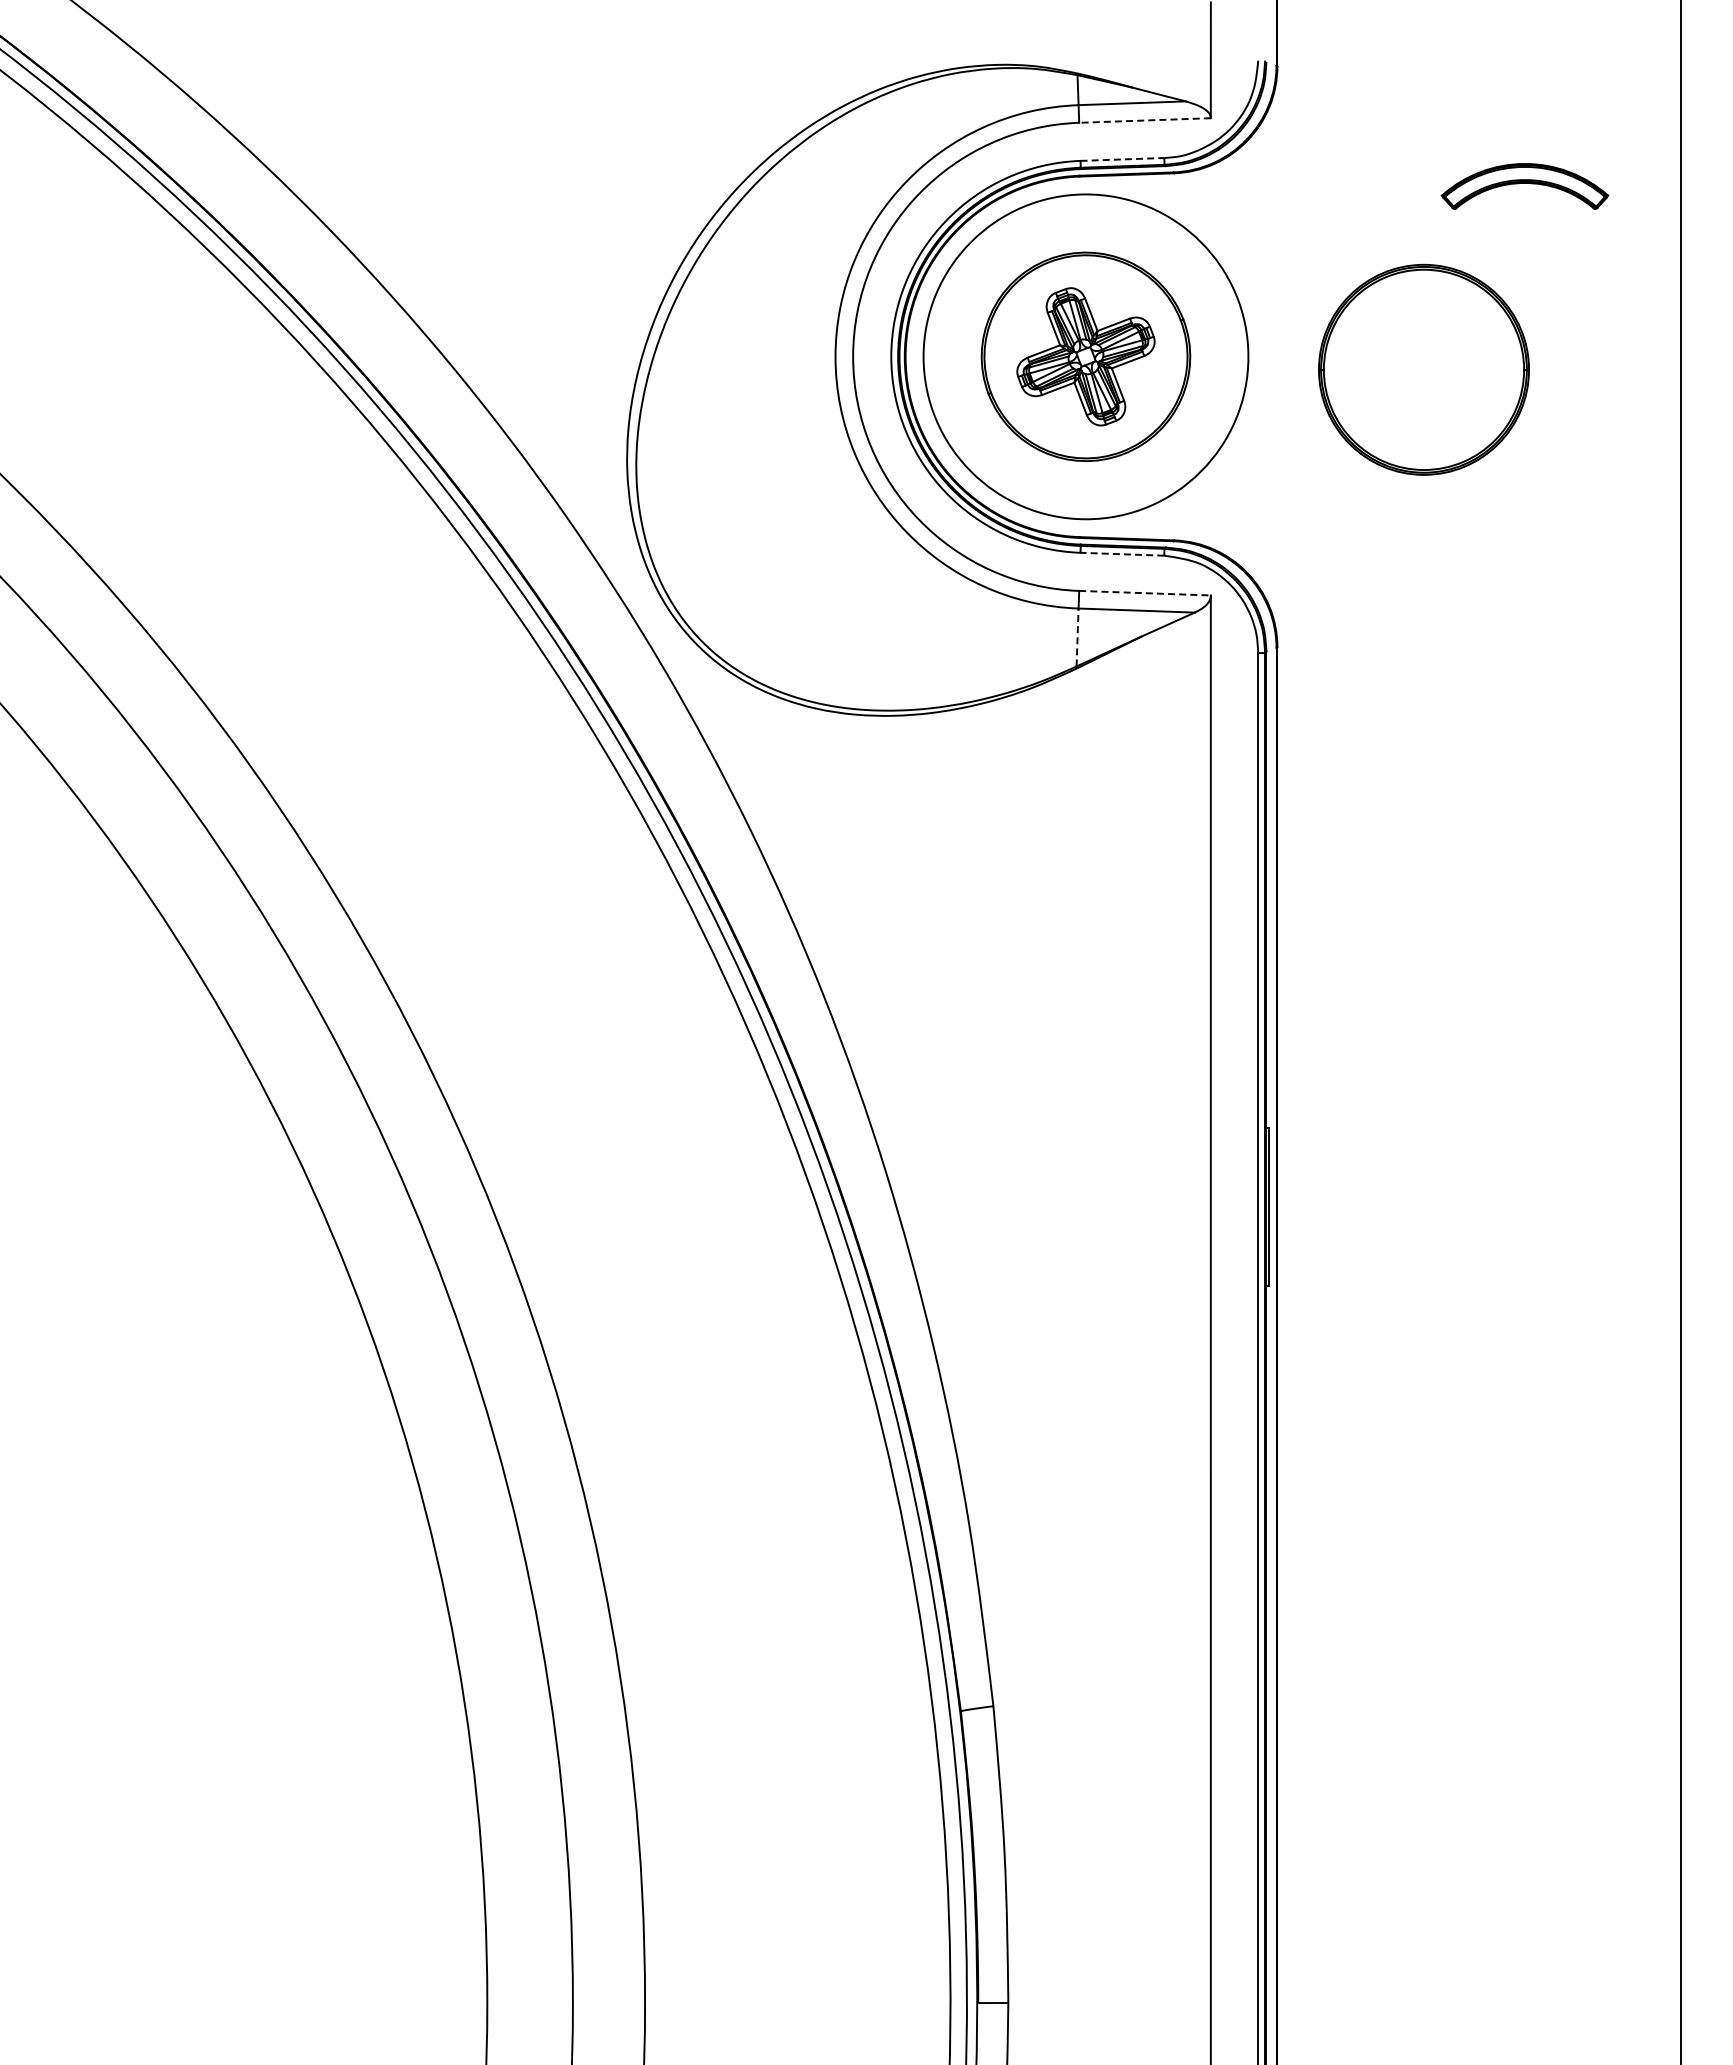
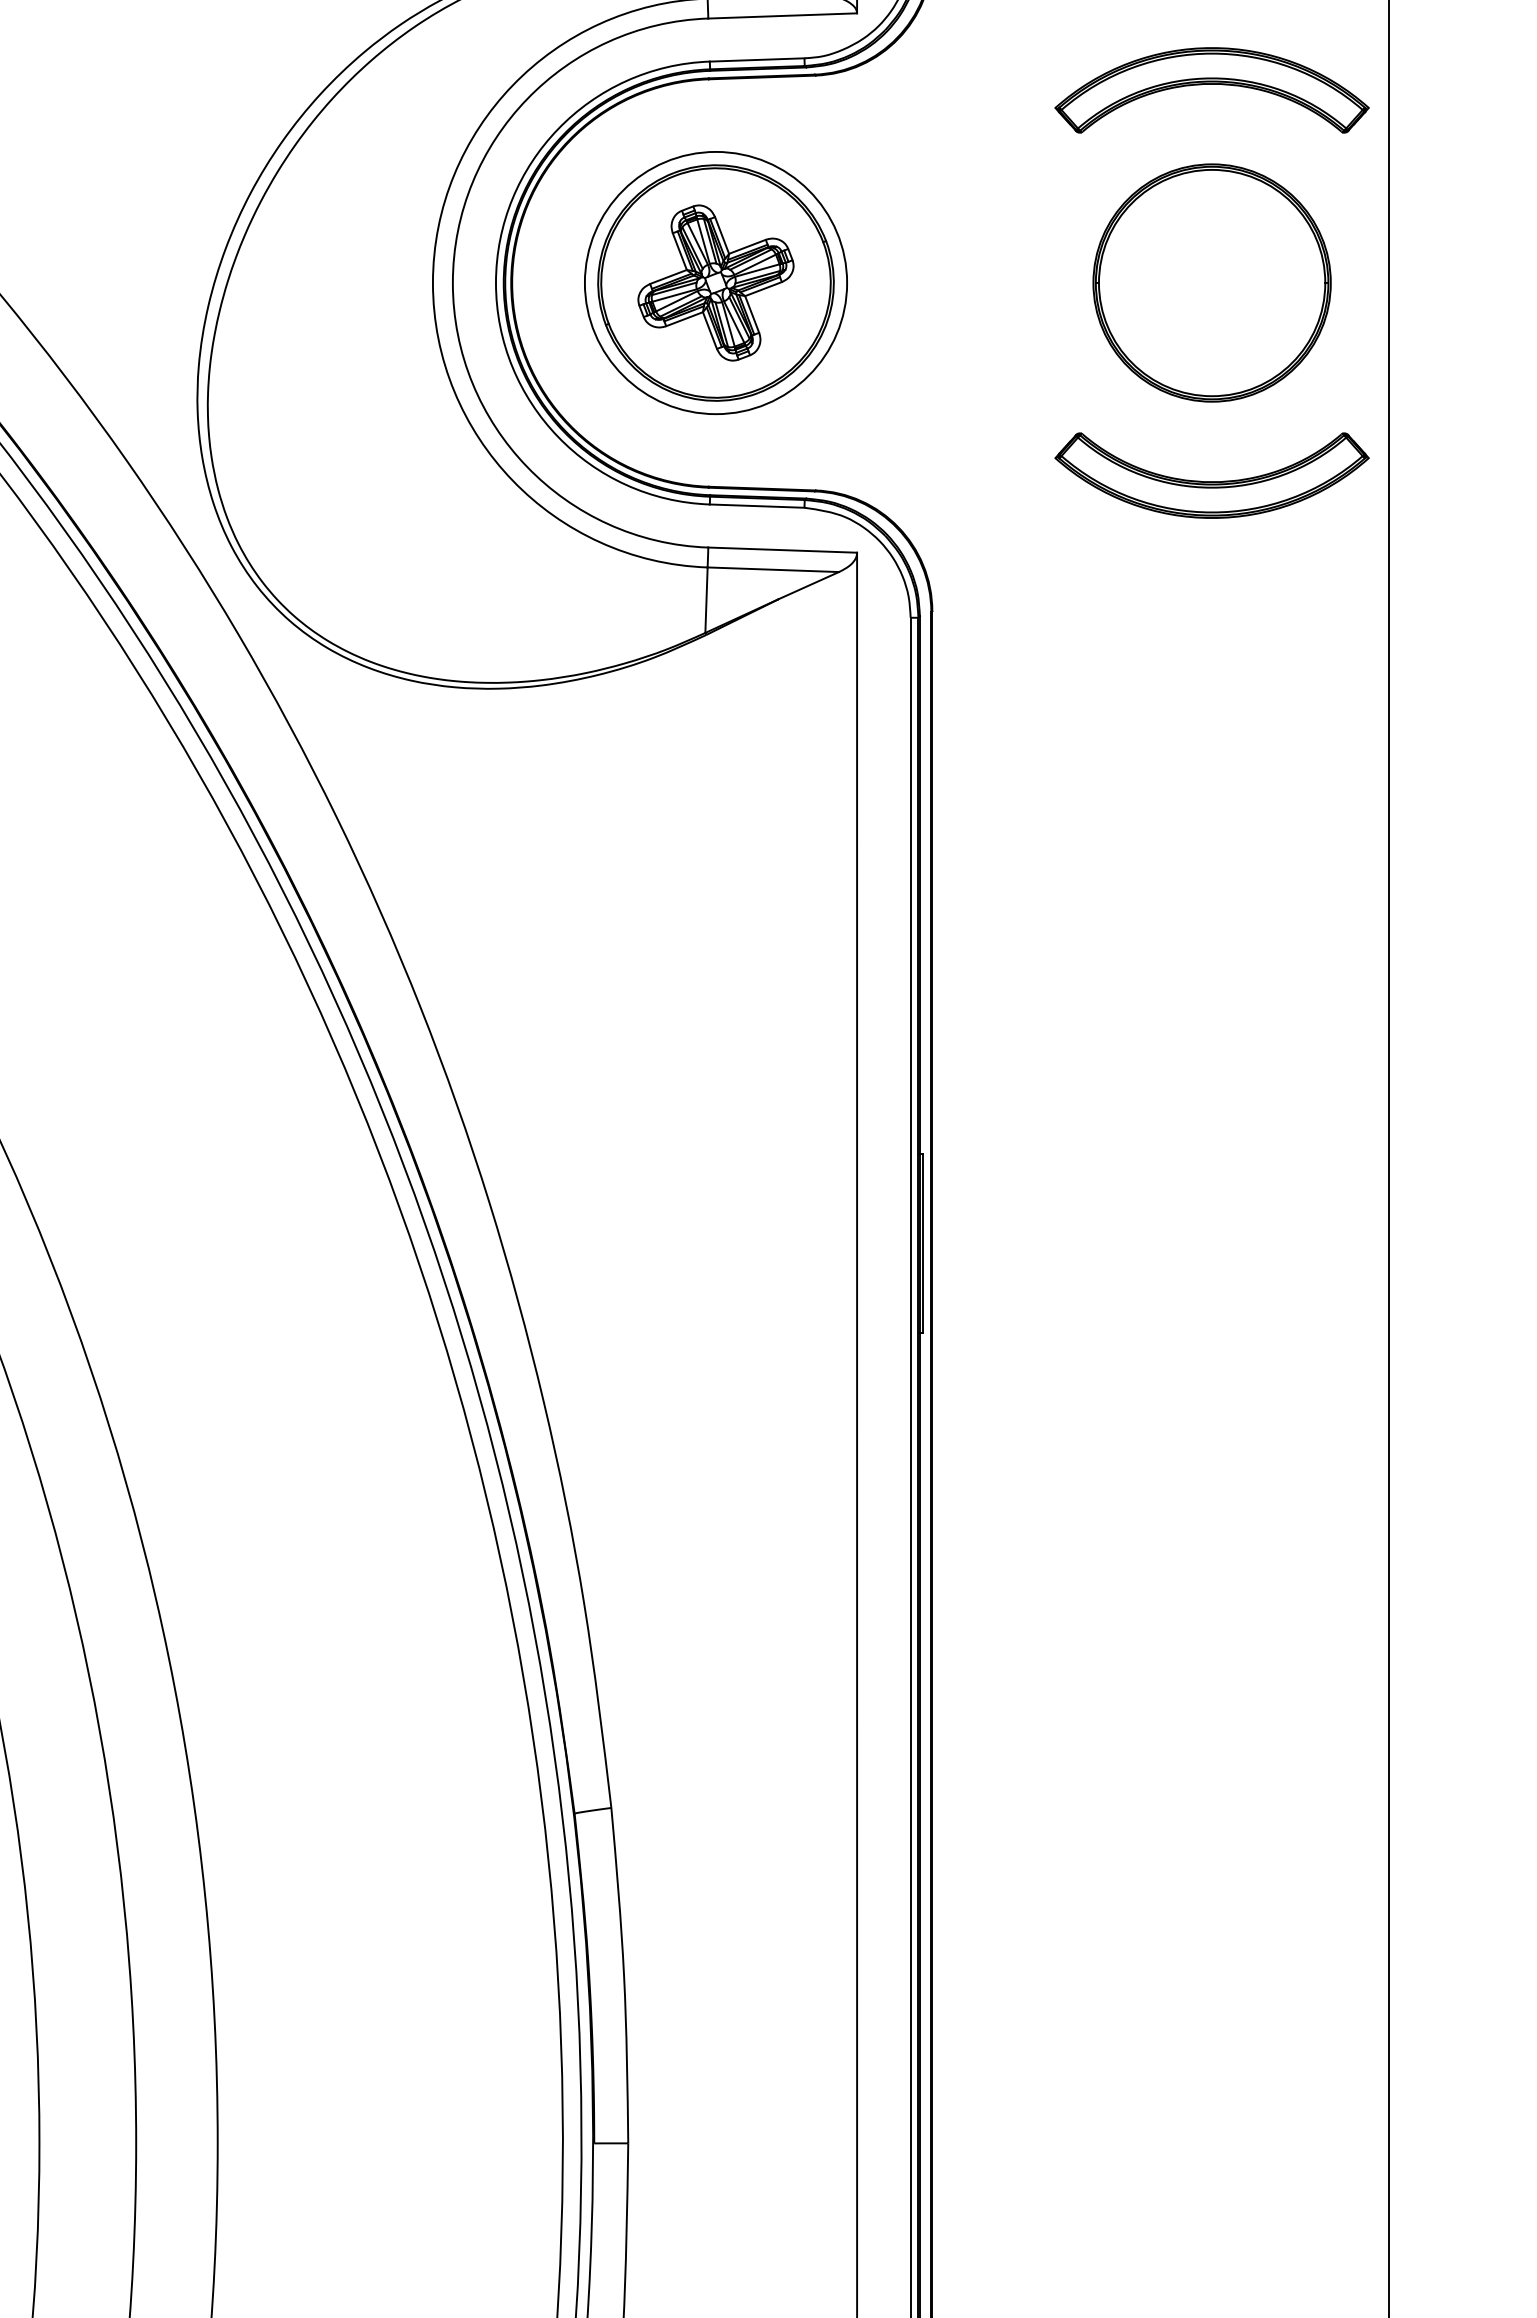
line: (1145, 120) -> (783, 15), dashed -> solid
line: (1122, 159) -> (757, 60), dashed -> solid
part: (1524, 186) -> (1211, 90), size x1.67
circle: (1085, 356) -> (715, 282), size x0.71
part: (1423, 369) -> (1211, 282), moved
part: (1524, 527) -> (1211, 475), added
line: (1122, 554) -> (757, 506), dashed -> solid
line: (1145, 593) -> (783, 550), dashed -> solid
line: (1077, 637) -> (706, 600), dashed -> solid

